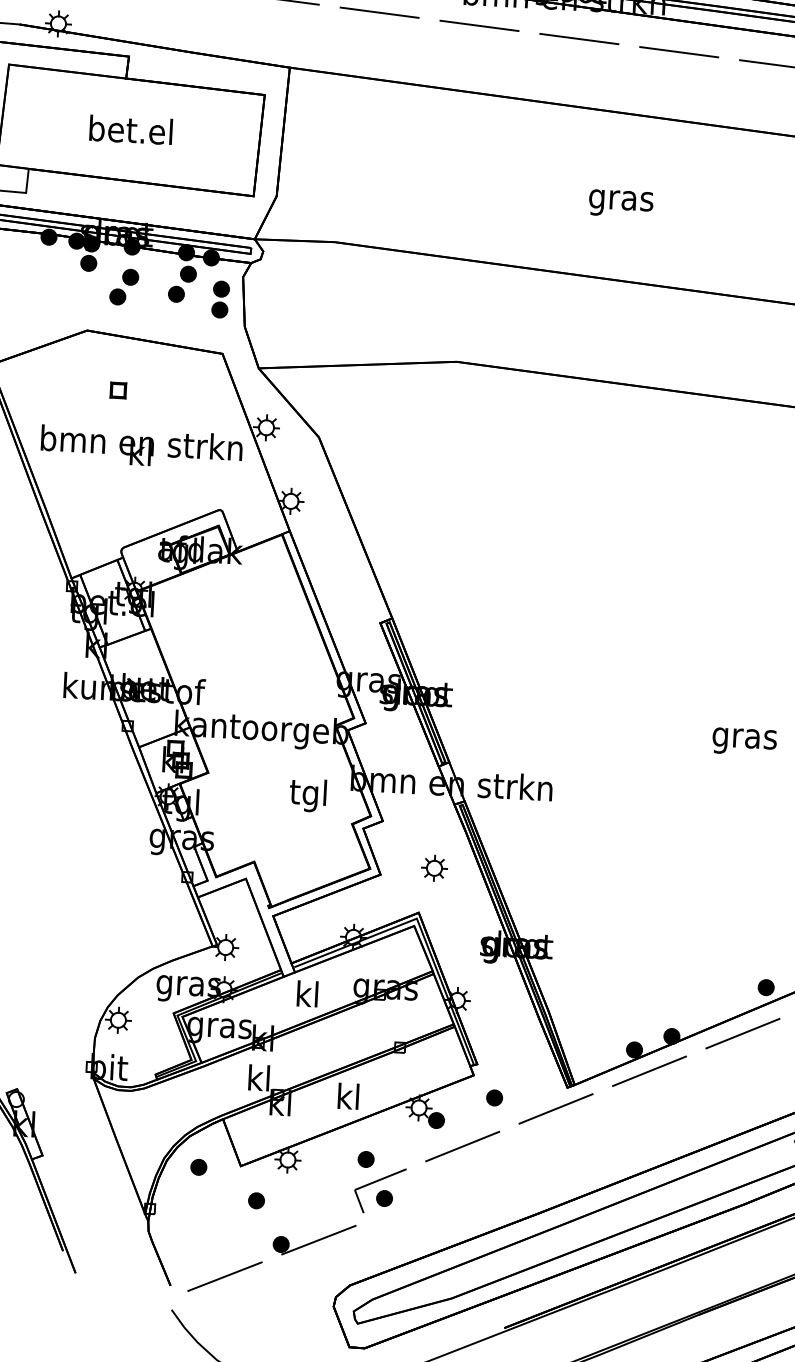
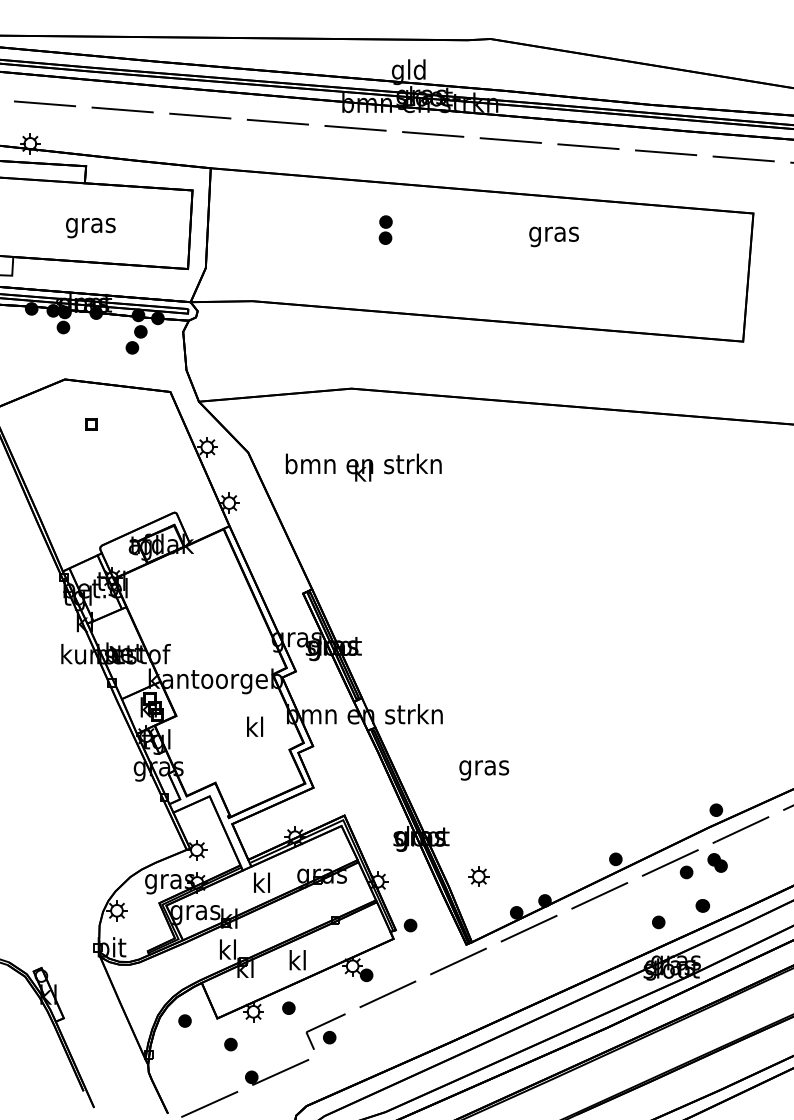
text: (130, 133) -> (90, 225), bet.el -> gras
text: (620, 203) -> (553, 236), moved
part: (123, 285) -> (91, 343), removed
part: (220, 298) -> (385, 229), moved
text: (141, 447) -> (363, 467), moved
text: (744, 741) -> (484, 770), moved
text: (308, 795) -> (254, 729), tgl -> kl
part: (434, 868) -> (478, 876), moved
part: (494, 1097) -> (410, 925), moved
part: (365, 1158) -> (288, 1007), moved

